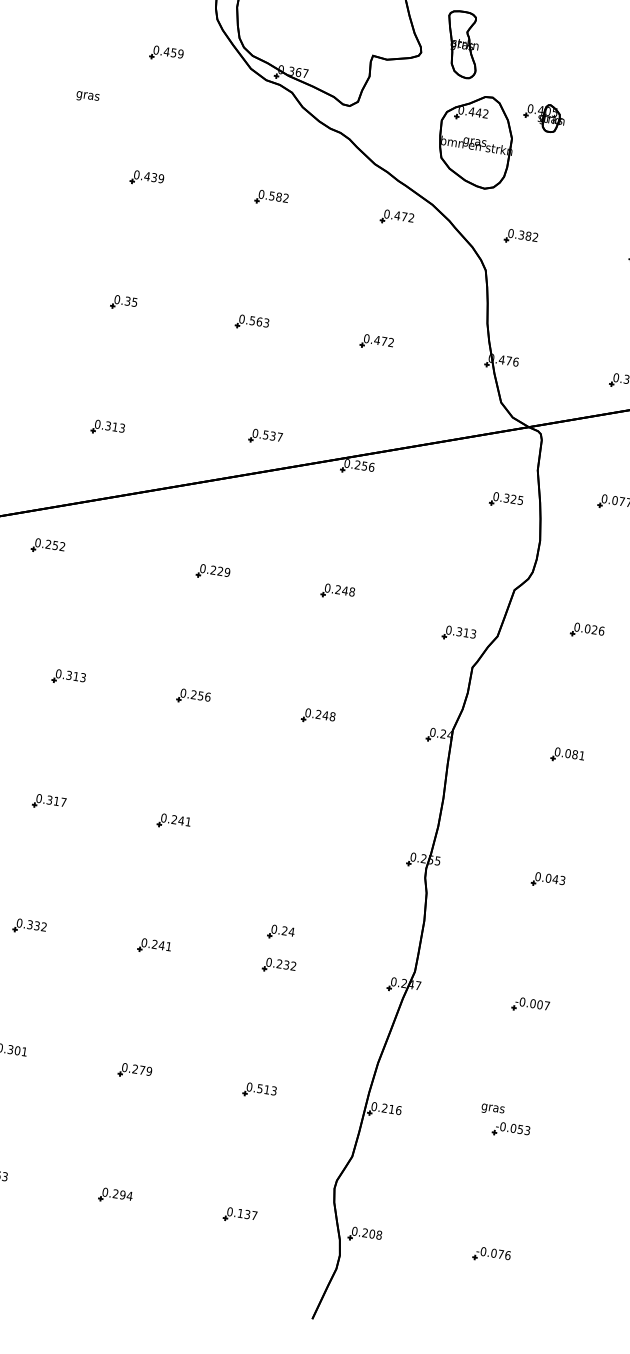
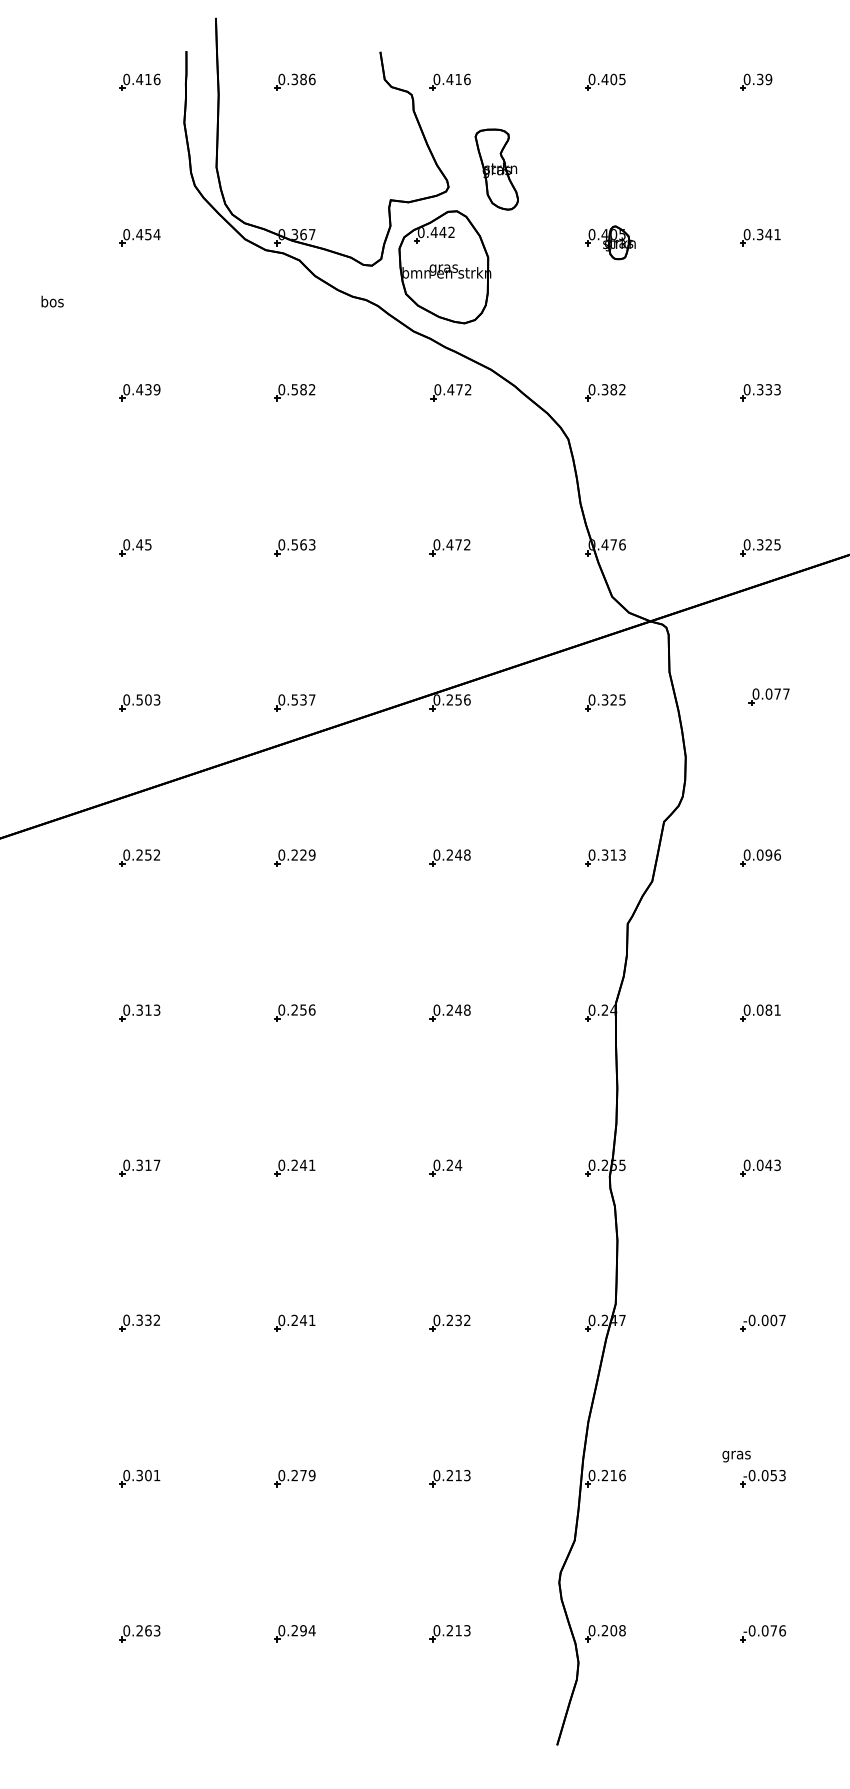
text: (180, 53) -> (156, 234), 0.459 -> 0.454
text: (88, 95) -> (52, 302), gras -> bos
part: (475, 141) -> (444, 267), moved
text: (127, 300) -> (139, 544), 0.35 -> 0.45
text: (111, 426) -> (143, 699), 0.313 -> 0.503
part: (265, 437) -> (294, 702), moved
part: (506, 500) -> (605, 702), moved
part: (48, 546) -> (139, 857), moved
text: (594, 629) -> (768, 854), 0.026 -> 0.096
part: (459, 633) -> (605, 857), moved
part: (280, 932) -> (445, 1167), moved
text: (259, 1088) -> (449, 1475), 0.513 -> 0.213
text: (247, 1214) -> (458, 1630), 0.137 -> 0.213

